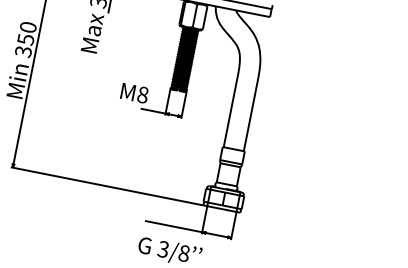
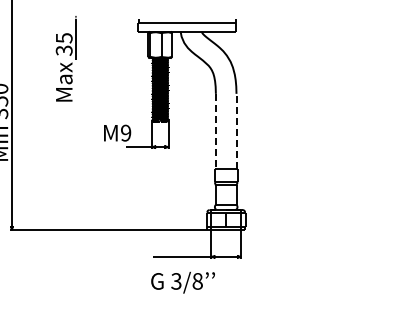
text: (143, 94) -> (126, 132), M8 -> M9
line: (230, 110) -> (215, 131), solid -> dashed
line: (251, 114) -> (236, 131), solid -> dashed

